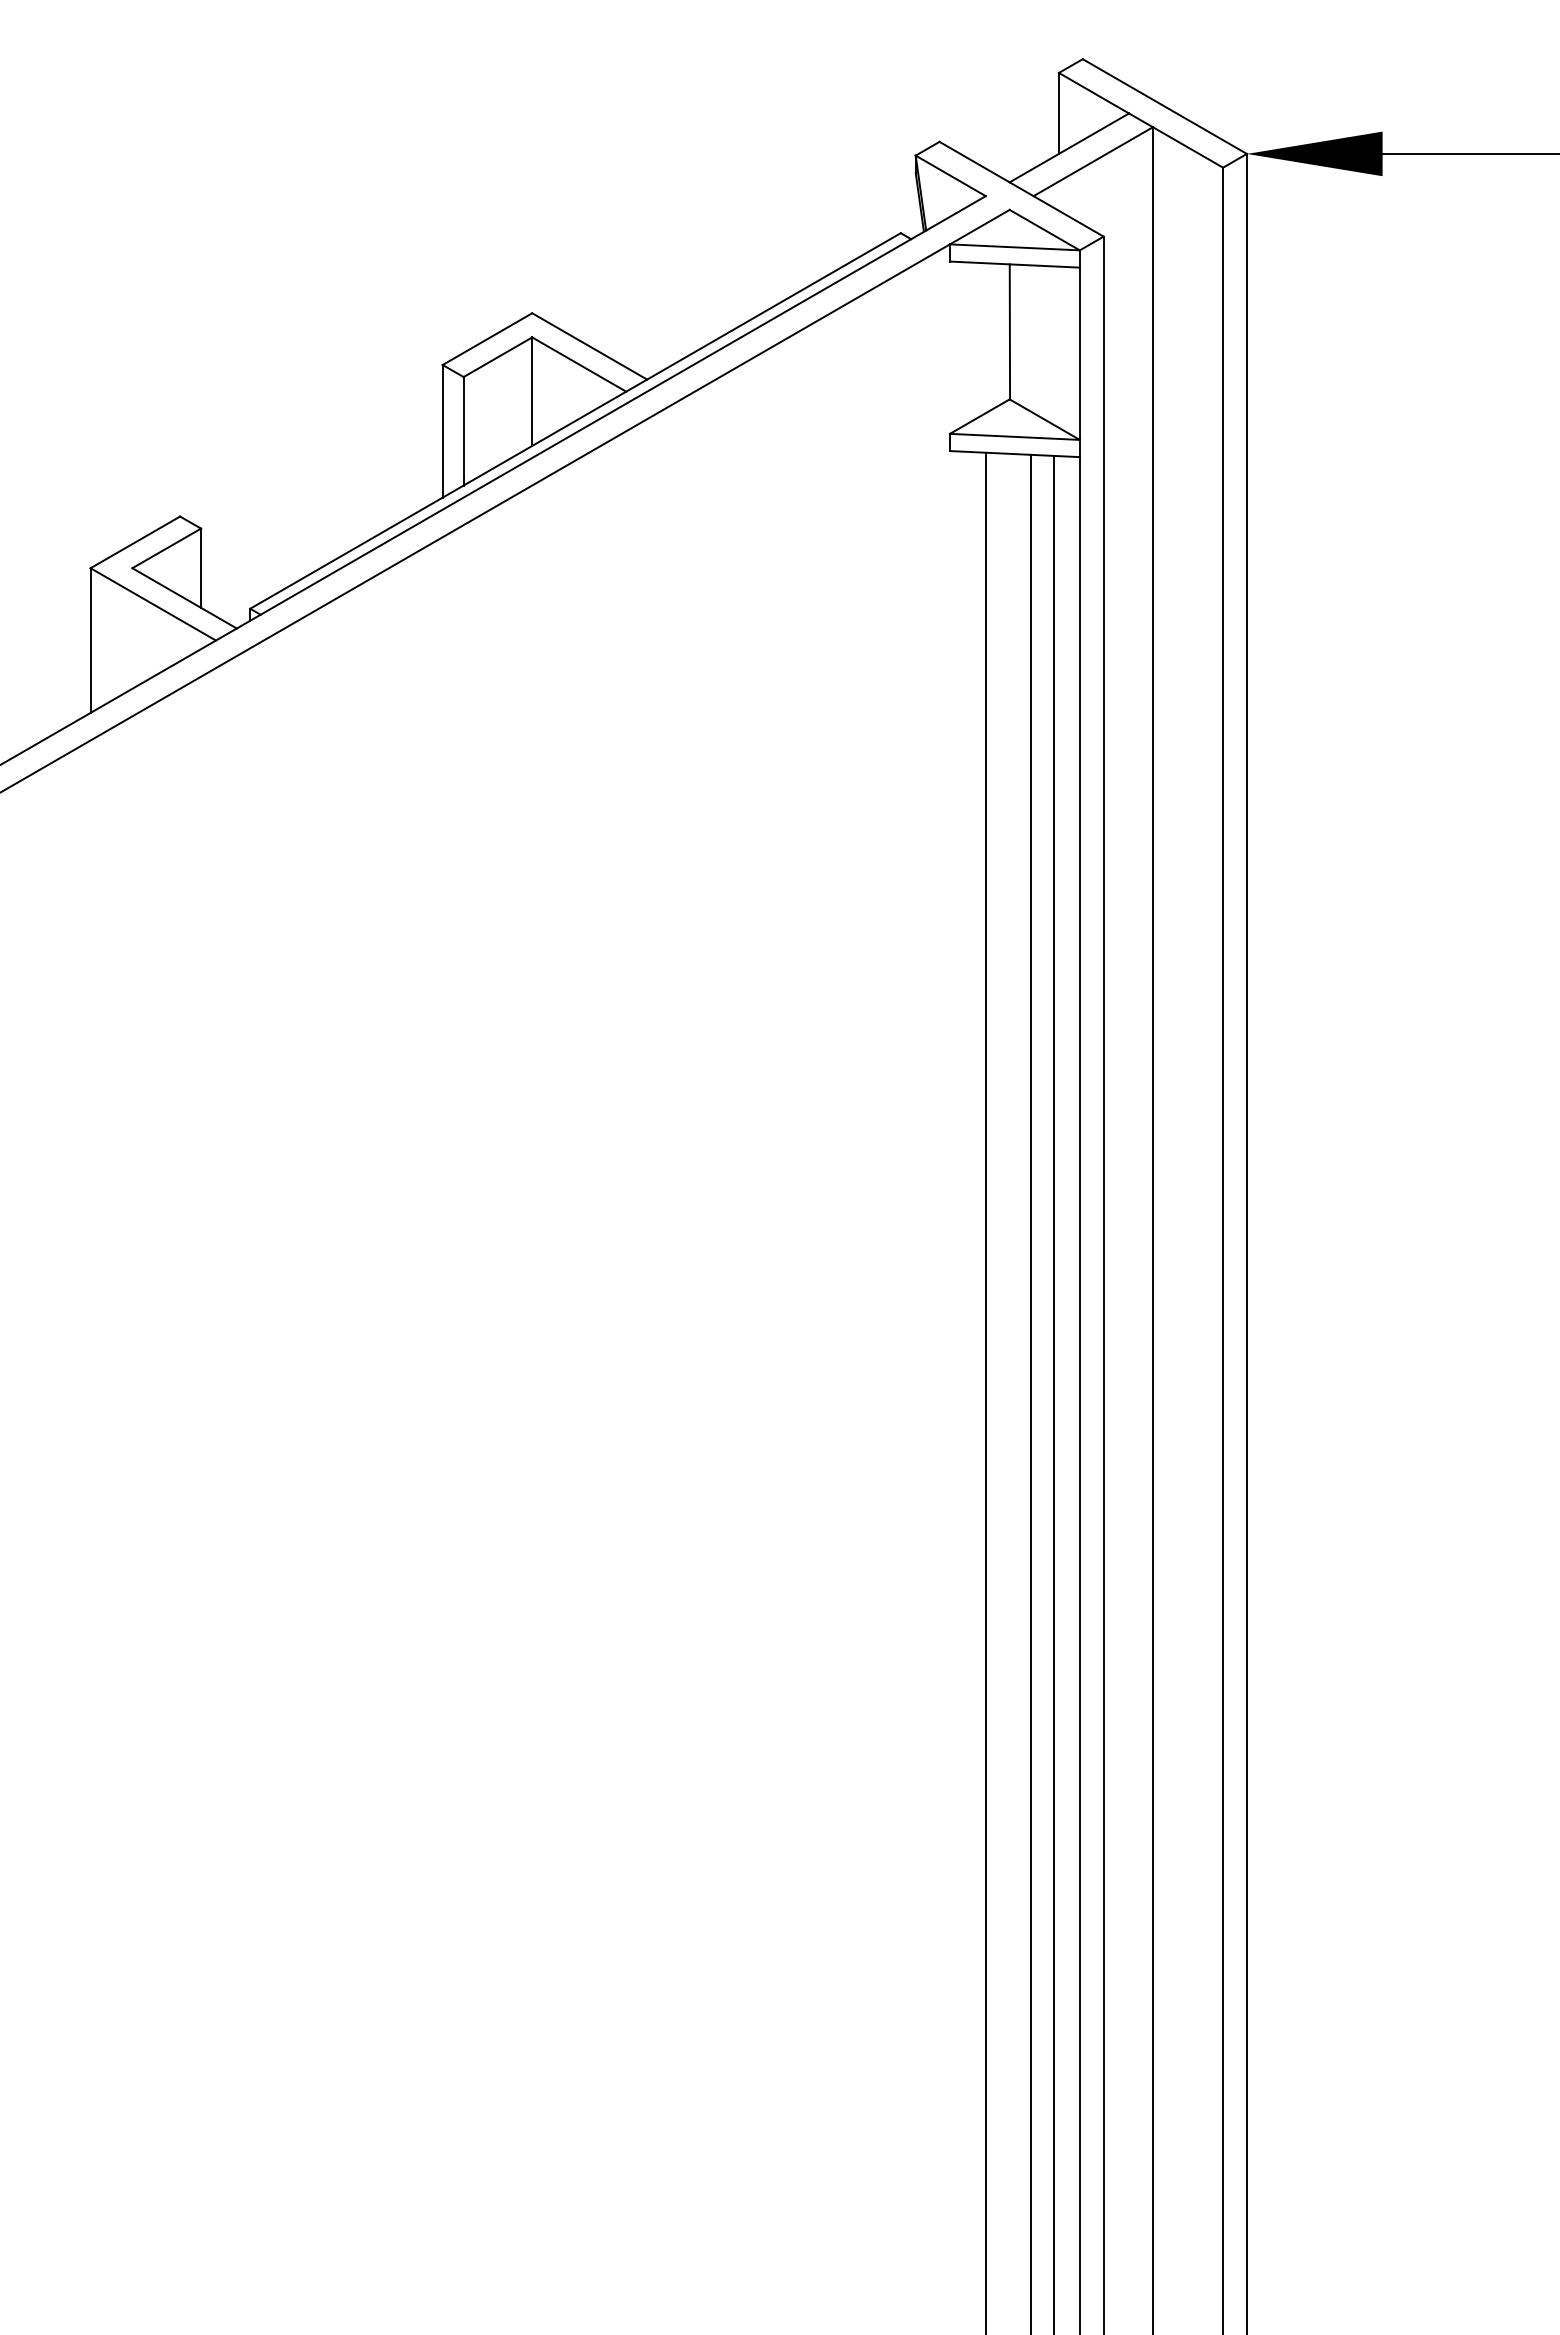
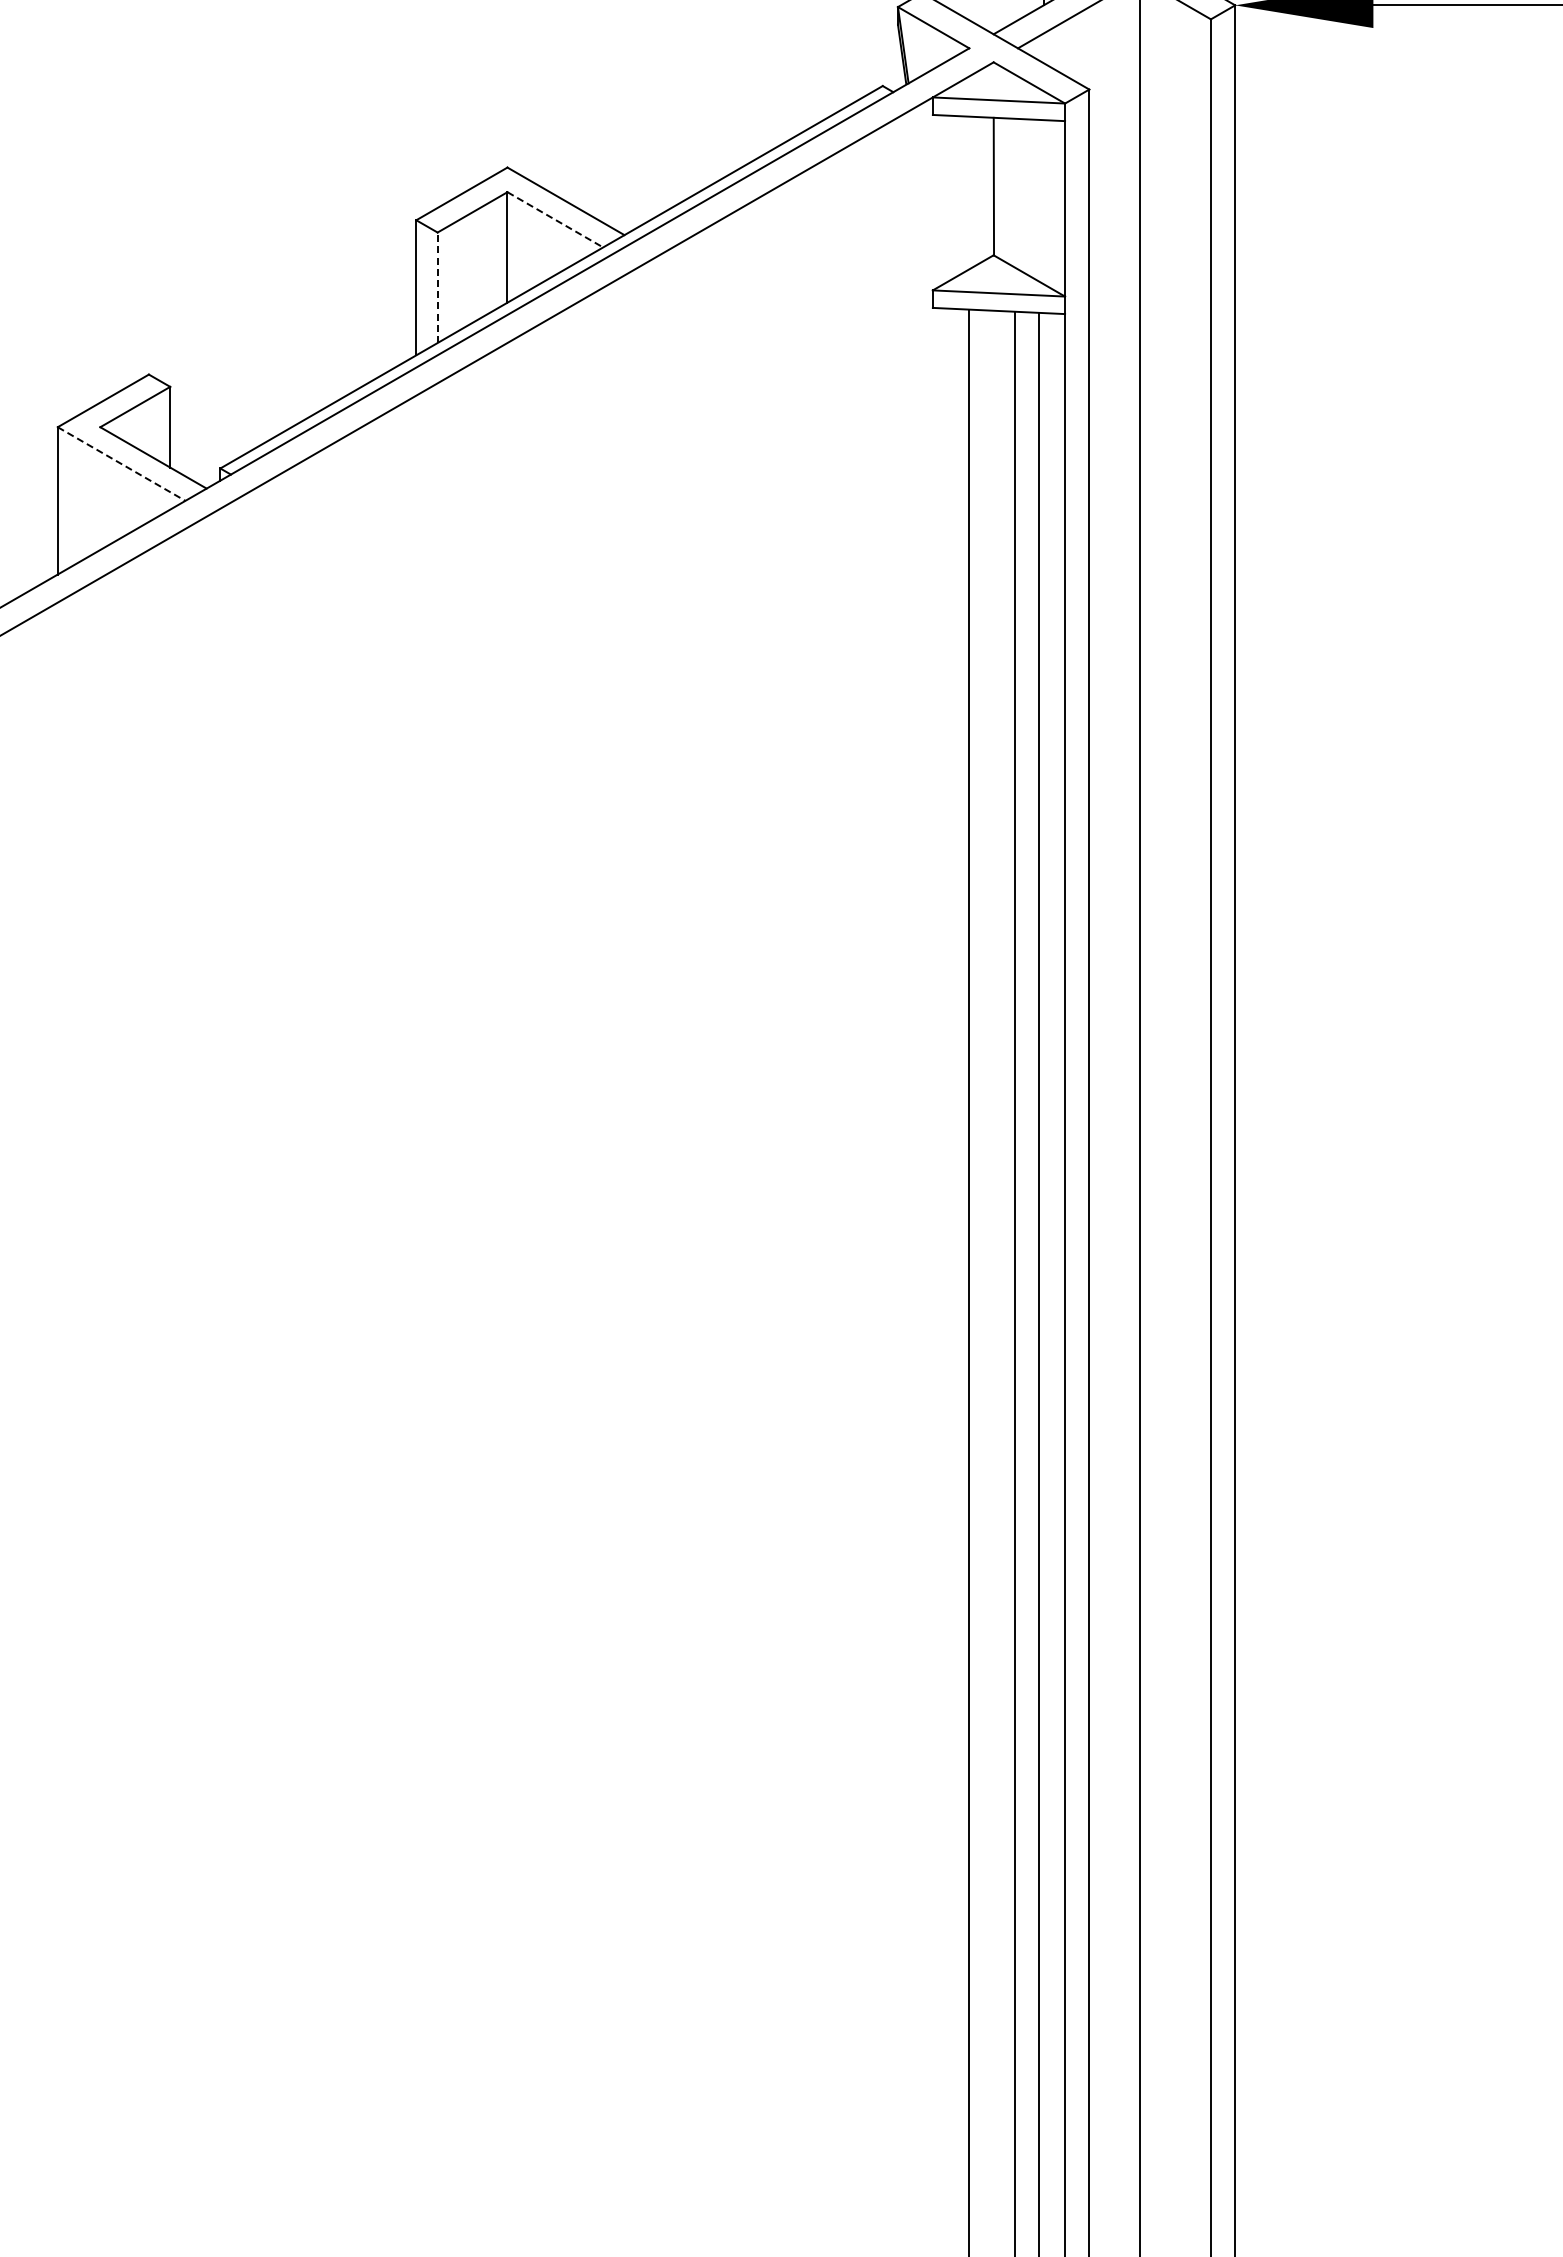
line: (579, 364) -> (555, 219), solid -> dashed
line: (463, 430) -> (437, 286), solid -> dashed
line: (153, 604) -> (121, 464), solid -> dashed

